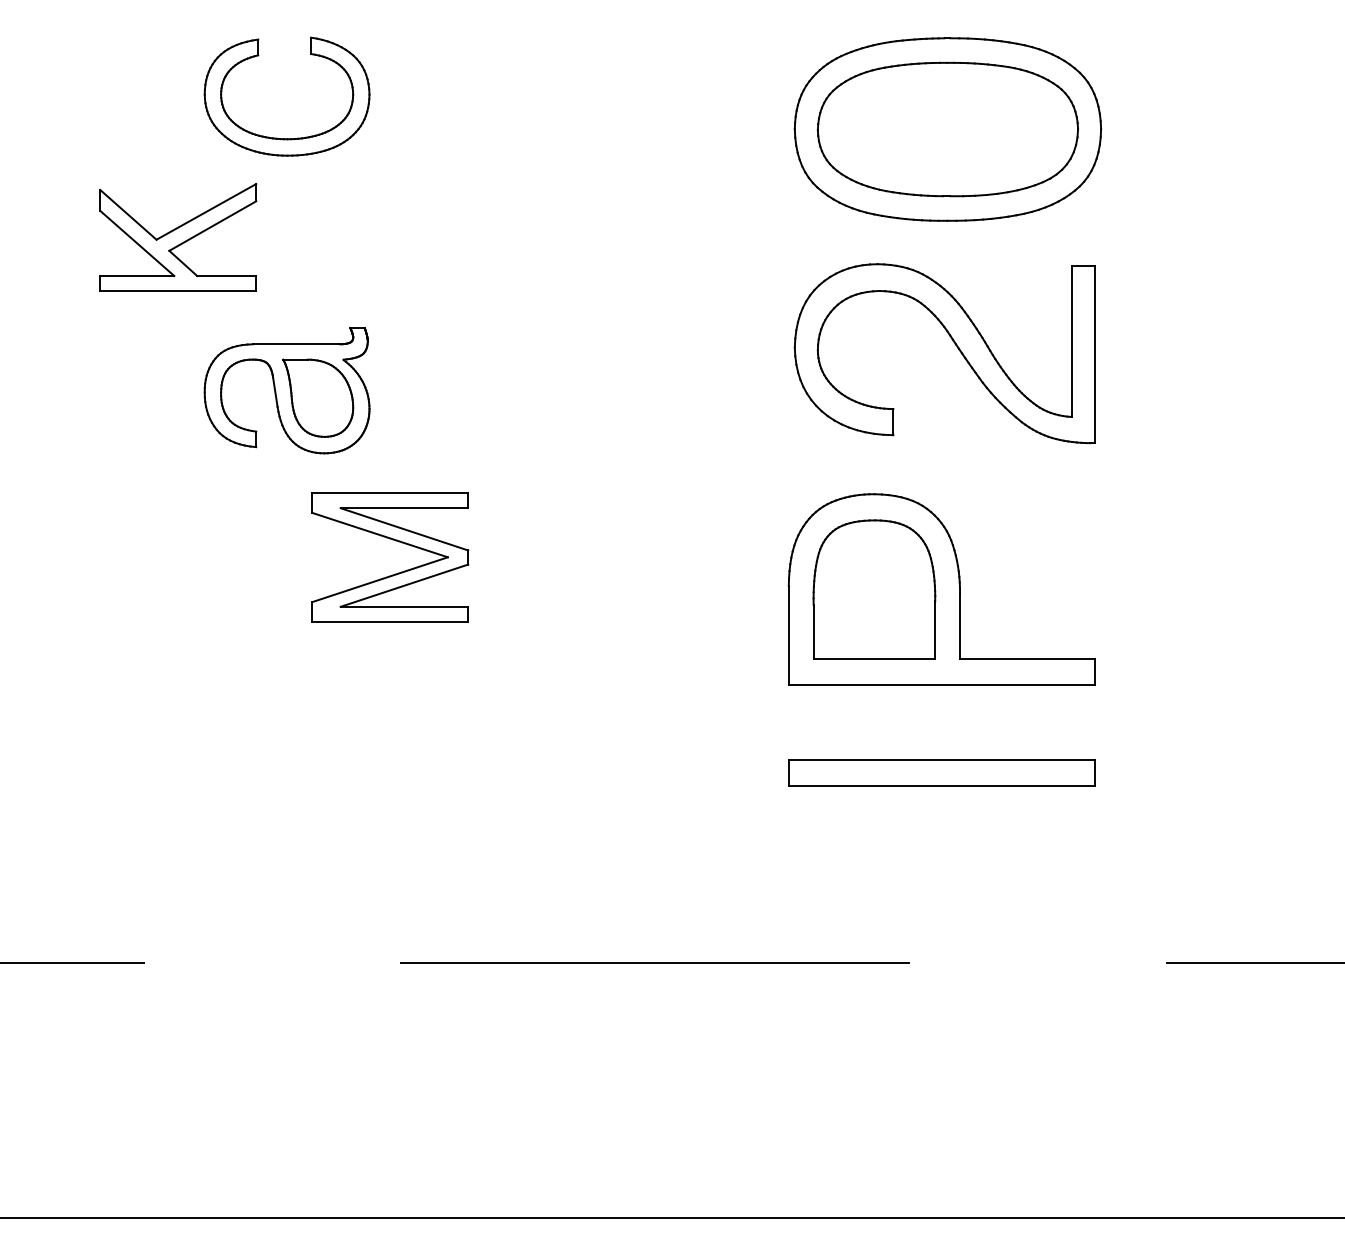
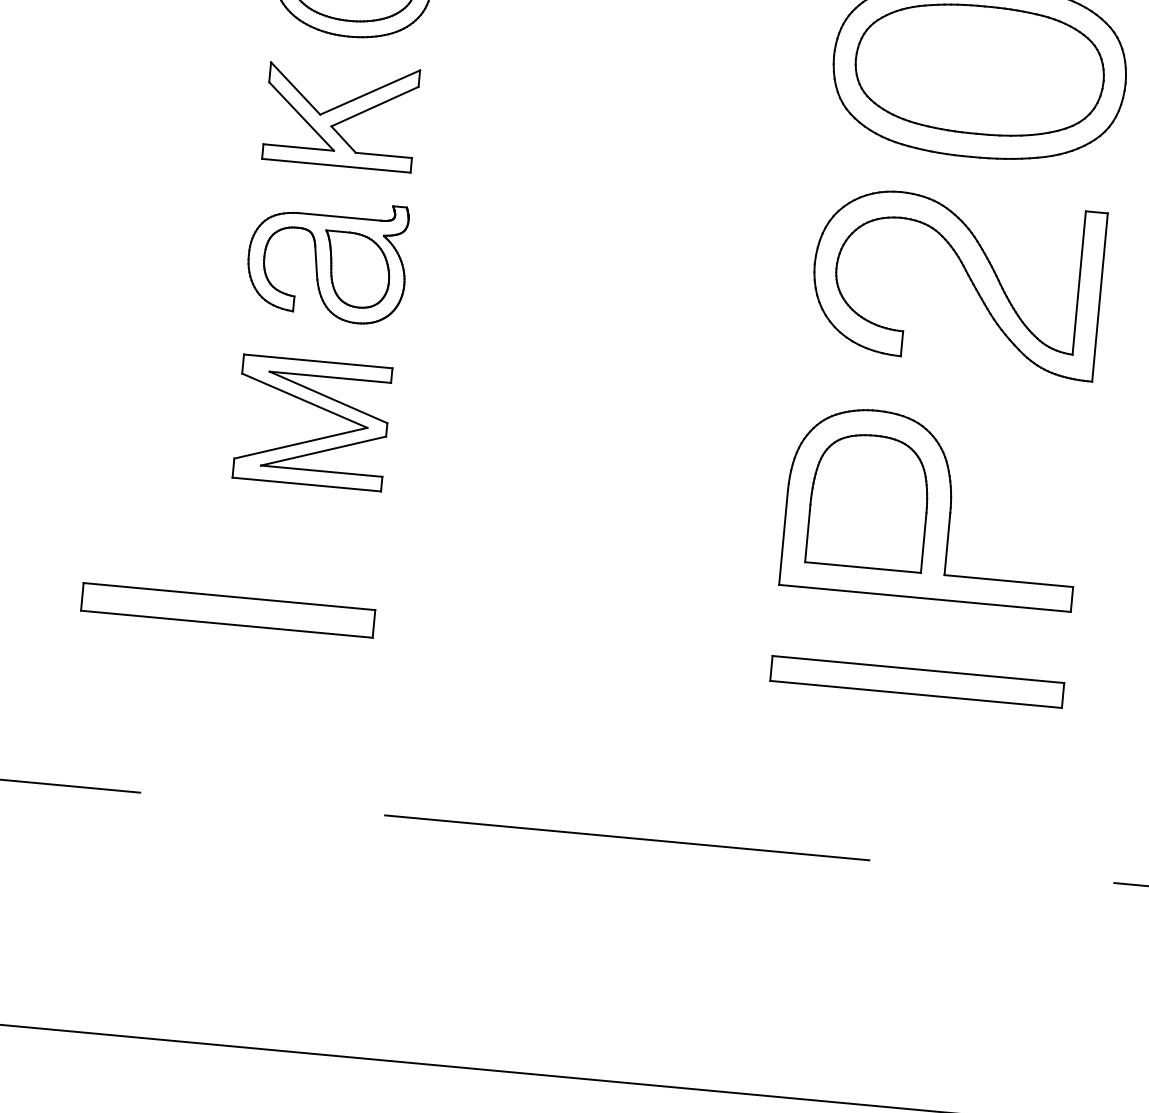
part: (178, 237) -> (341, 114), moved
part: (395, 541) -> (318, 408), moved
part: (217, 764) -> (228, 610), added

